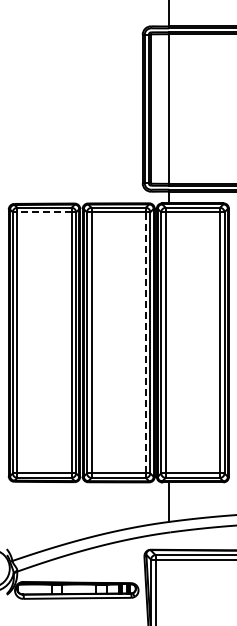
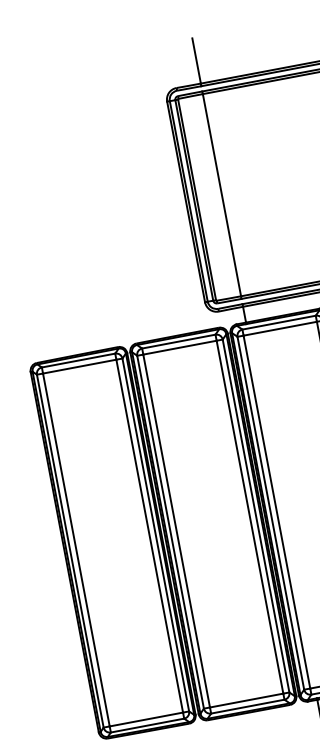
line: (43, 212) -> (78, 367), dashed -> solid
line: (145, 342) -> (249, 516), dashed -> solid

